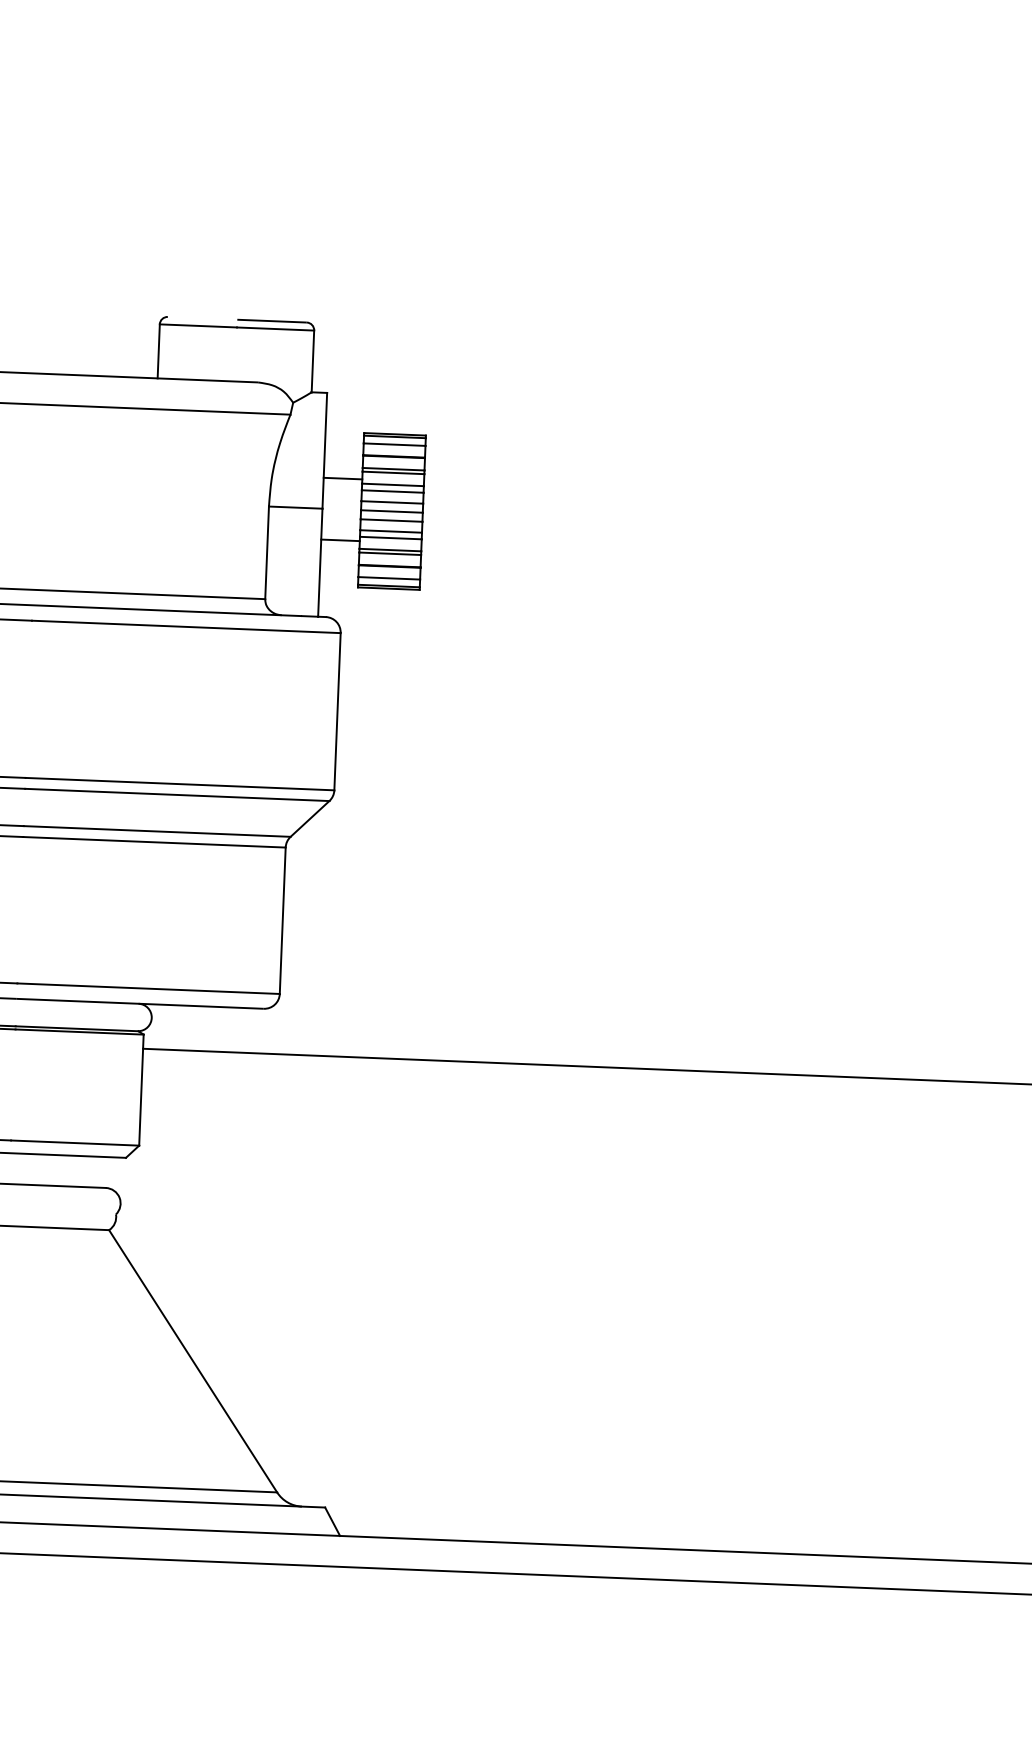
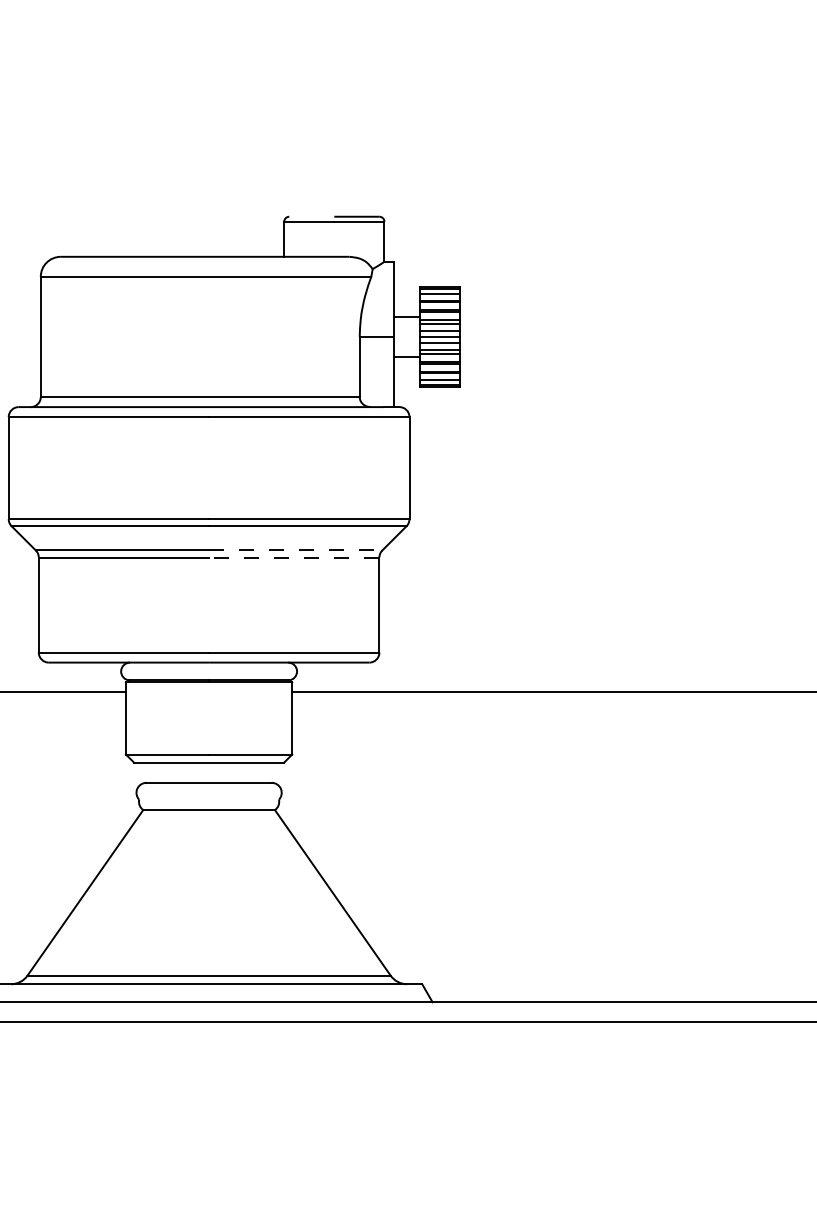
line: (156, 831) -> (295, 550), solid -> dashed
line: (153, 842) -> (293, 557), solid -> dashed

